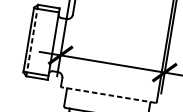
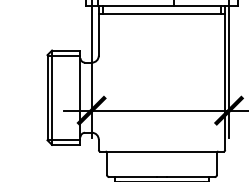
line: (32, 41) -> (52, 98), dashed -> solid
line: (109, 95) -> (162, 151), dashed -> solid

